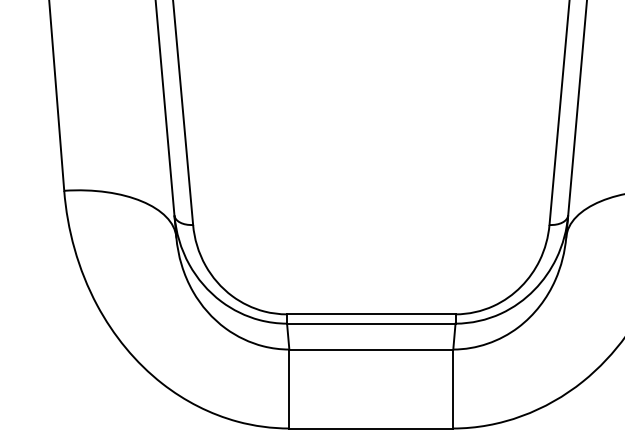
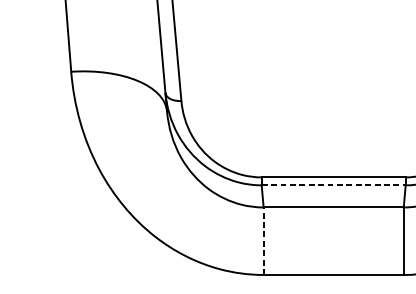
line: (371, 323) -> (333, 185), solid -> dashed
line: (289, 388) -> (263, 240), solid -> dashed

